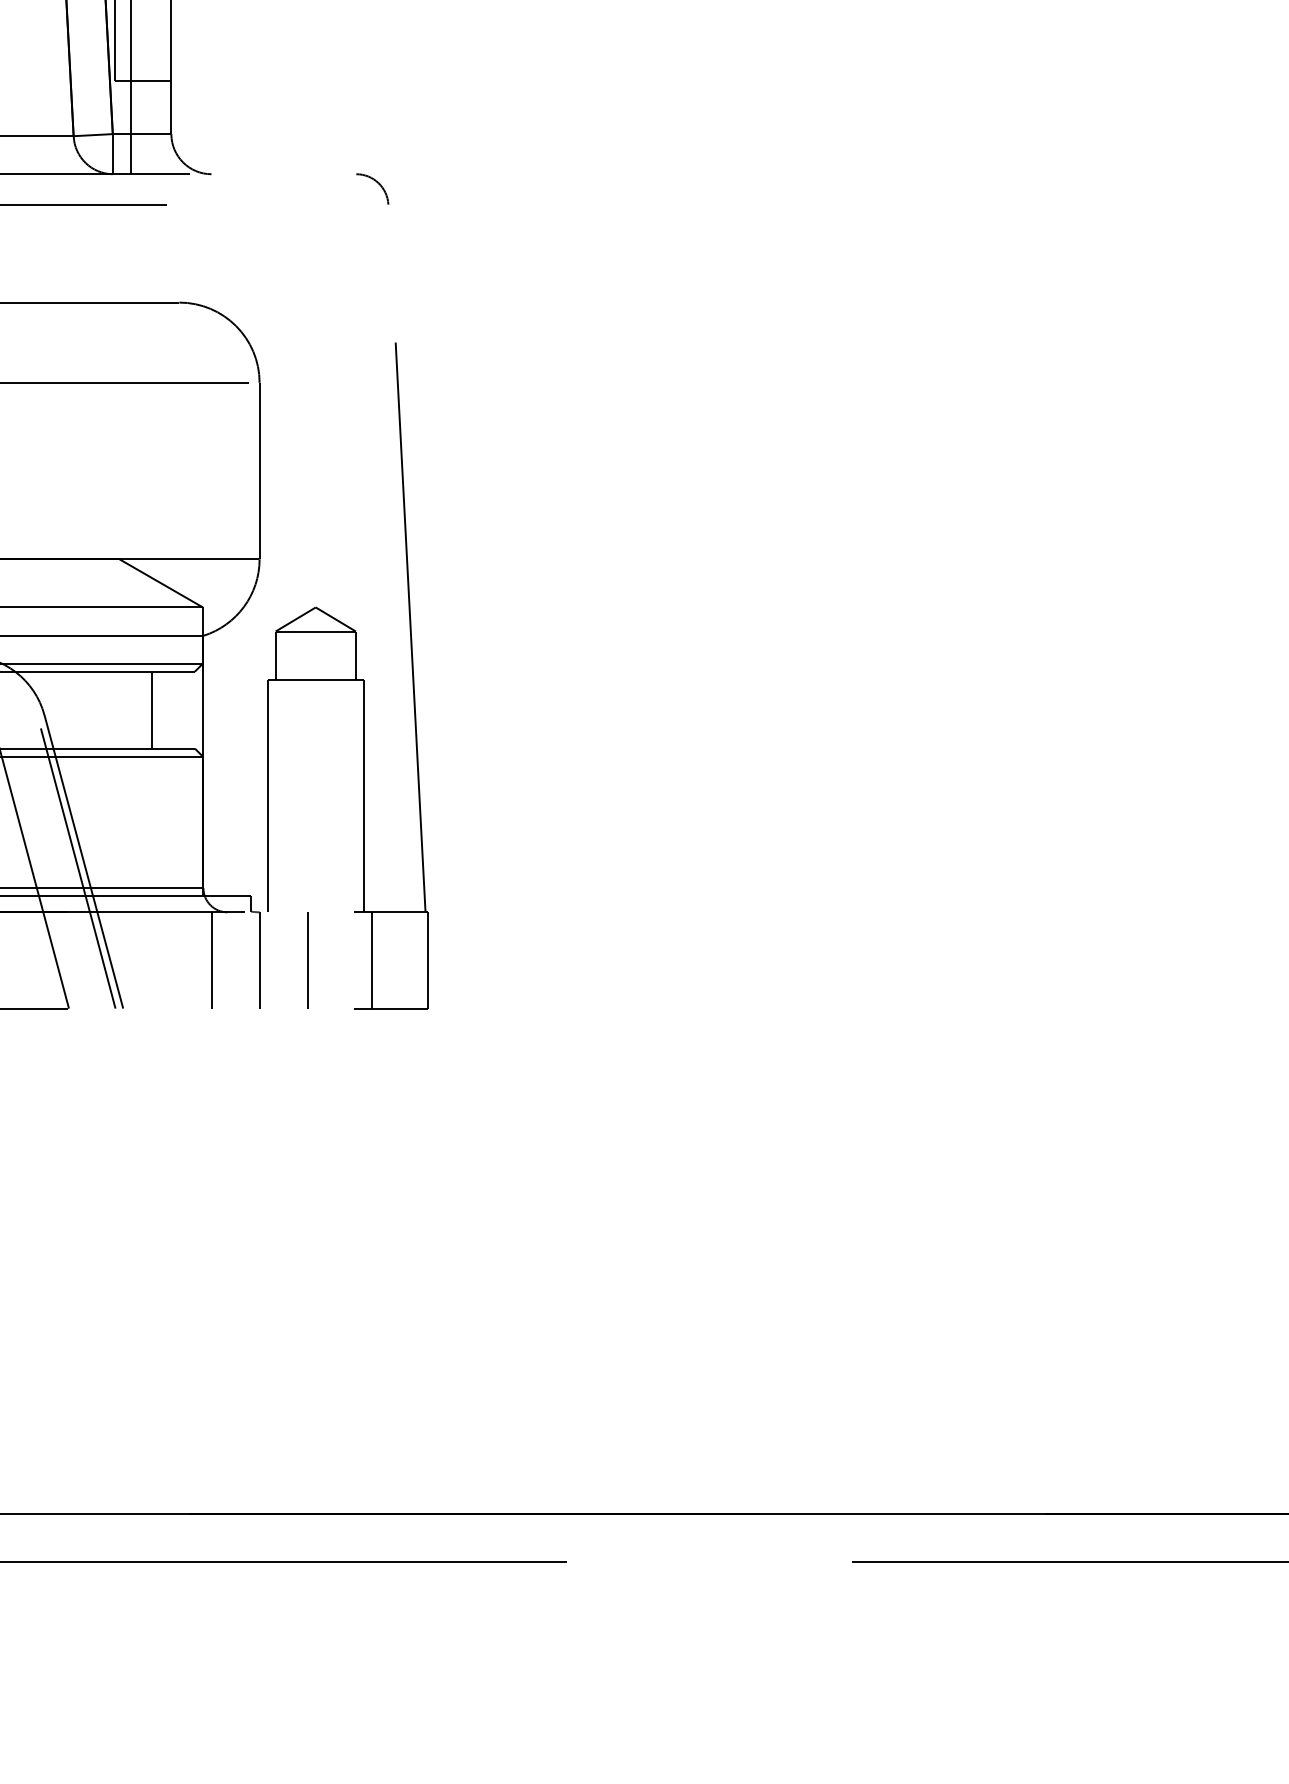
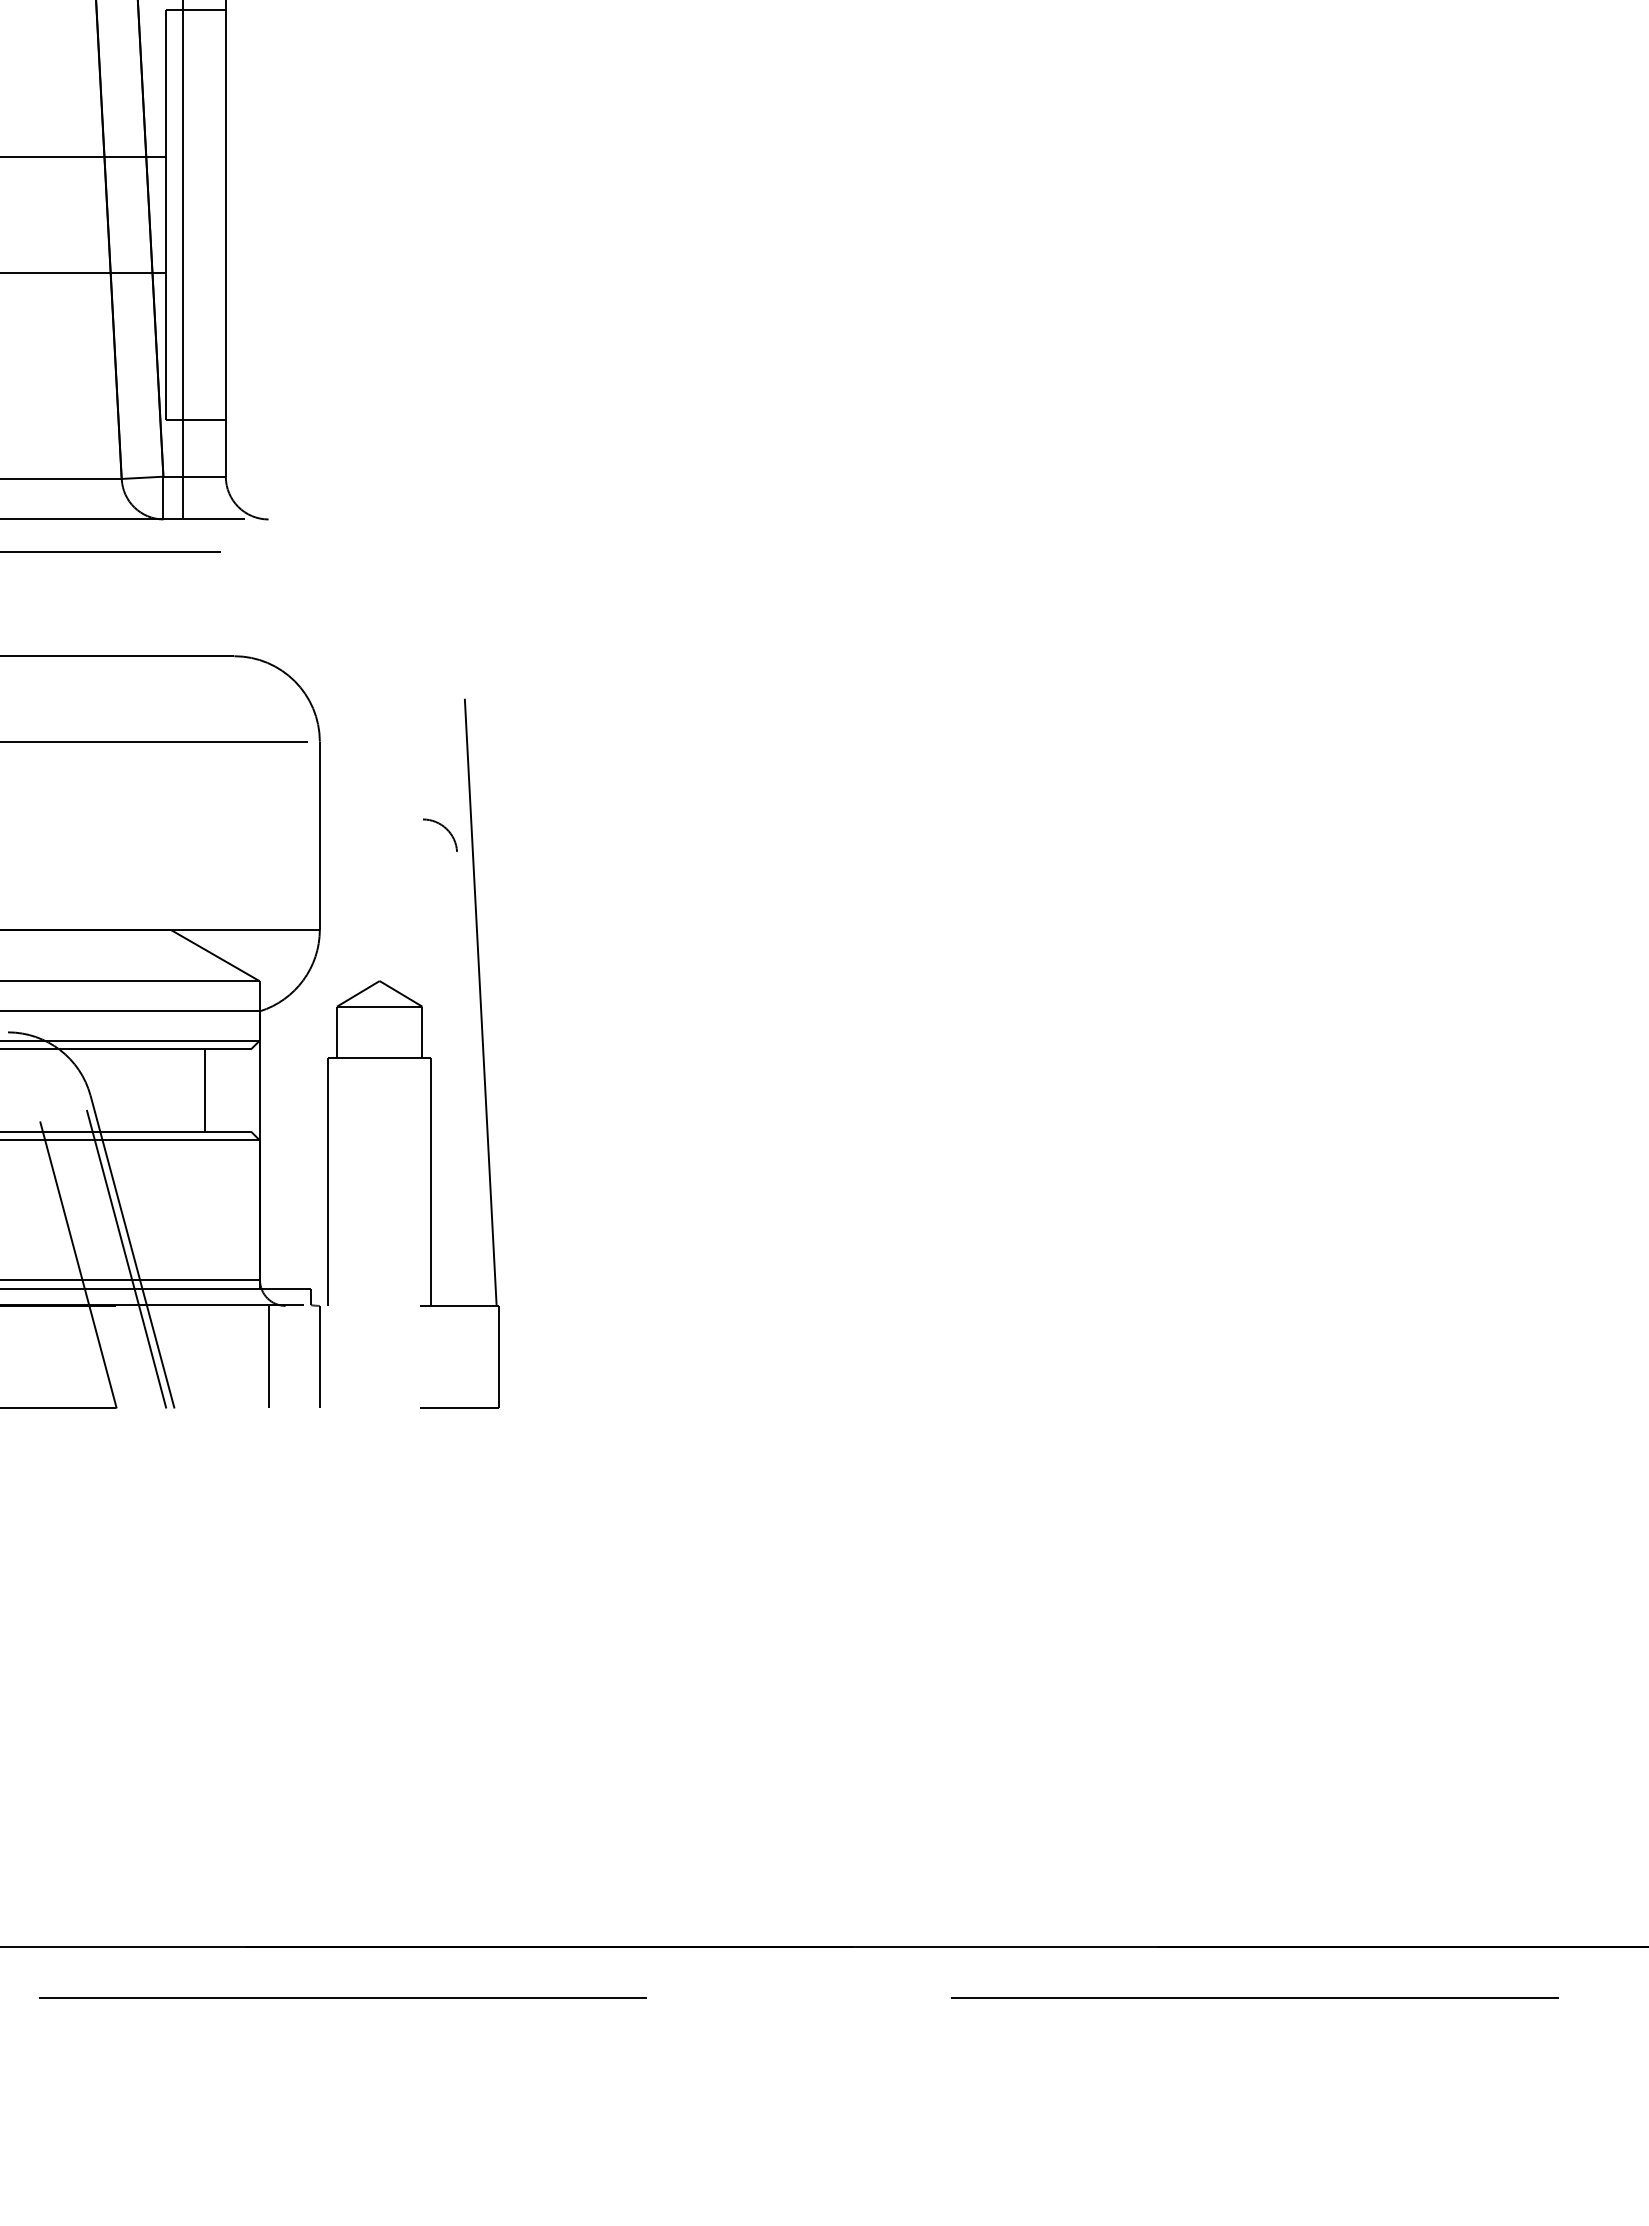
arc: (377, 183) -> (445, 829), moved
line: (308, 959) -> (371, 1356), removed
line: (371, 959) -> (439, 1356), removed

